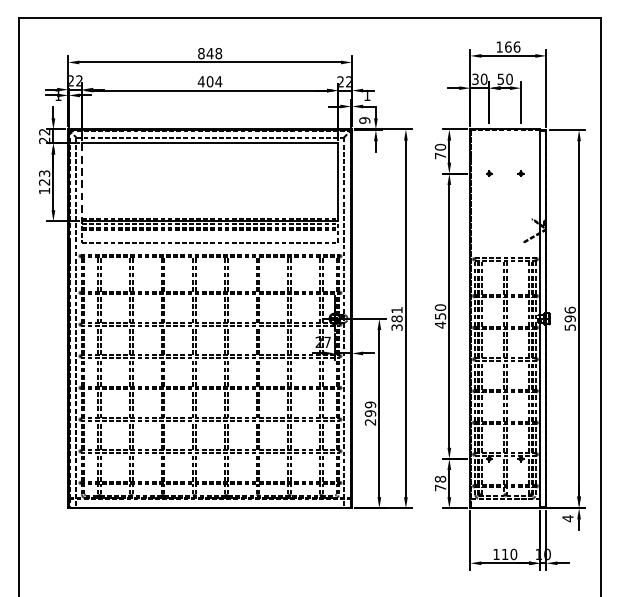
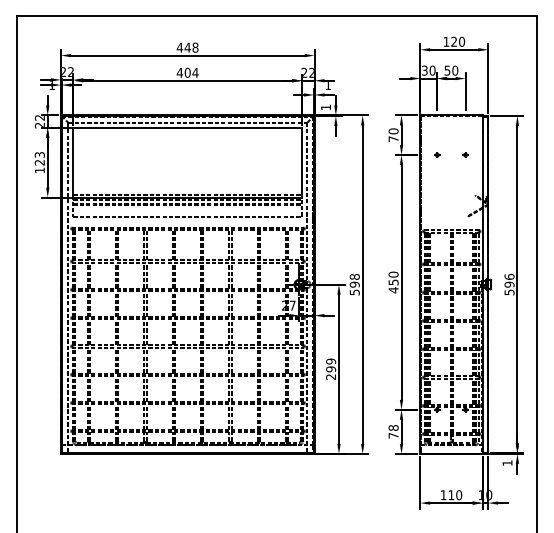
text: (513, 46) -> (458, 41), 166 -> 120
text: (200, 53) -> (179, 47), 848 -> 448
text: (364, 120) -> (325, 107), 9 -> 1
line: (82, 182) -> (73, 162), dashed -> solid
text: (396, 318) -> (354, 284), 381 -> 598
text: (567, 518) -> (507, 463), 4 -> 1

